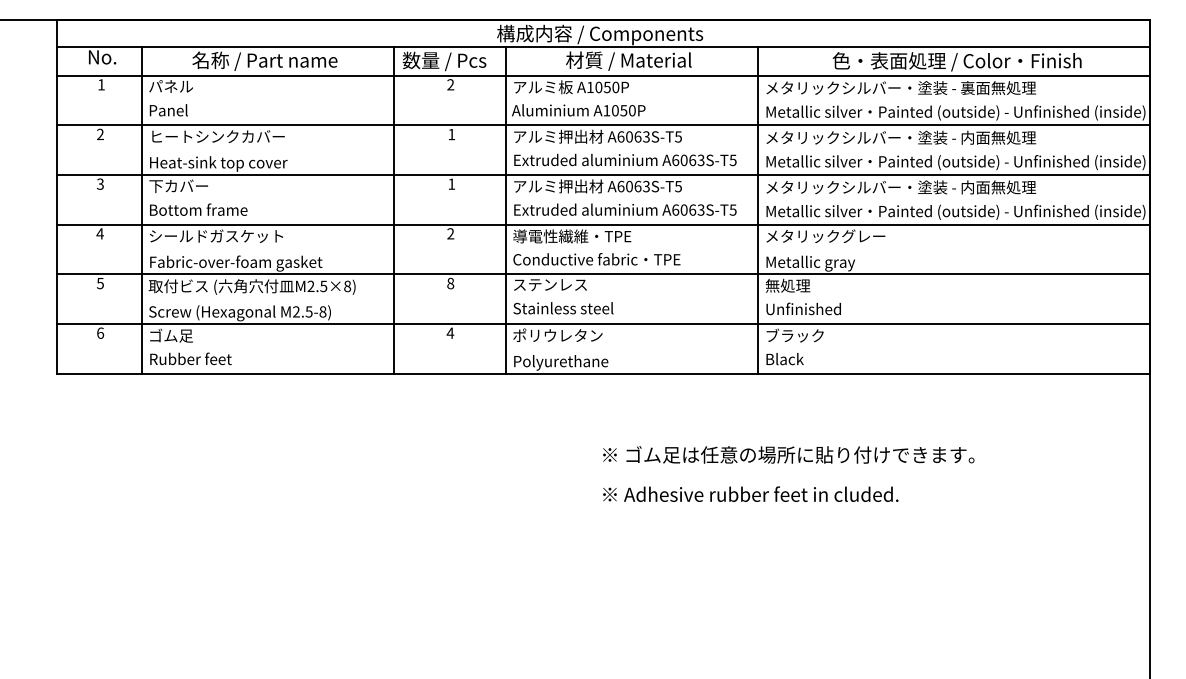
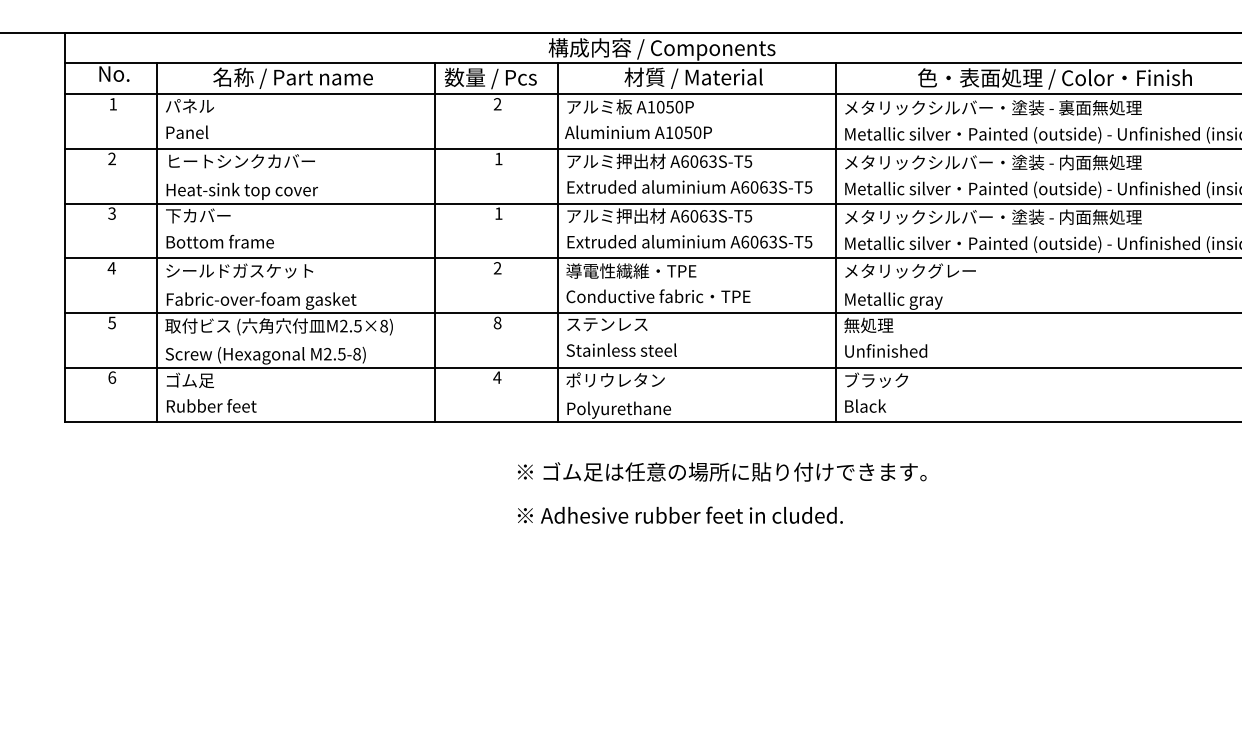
text: (788, 473) -> (721, 492), moved

